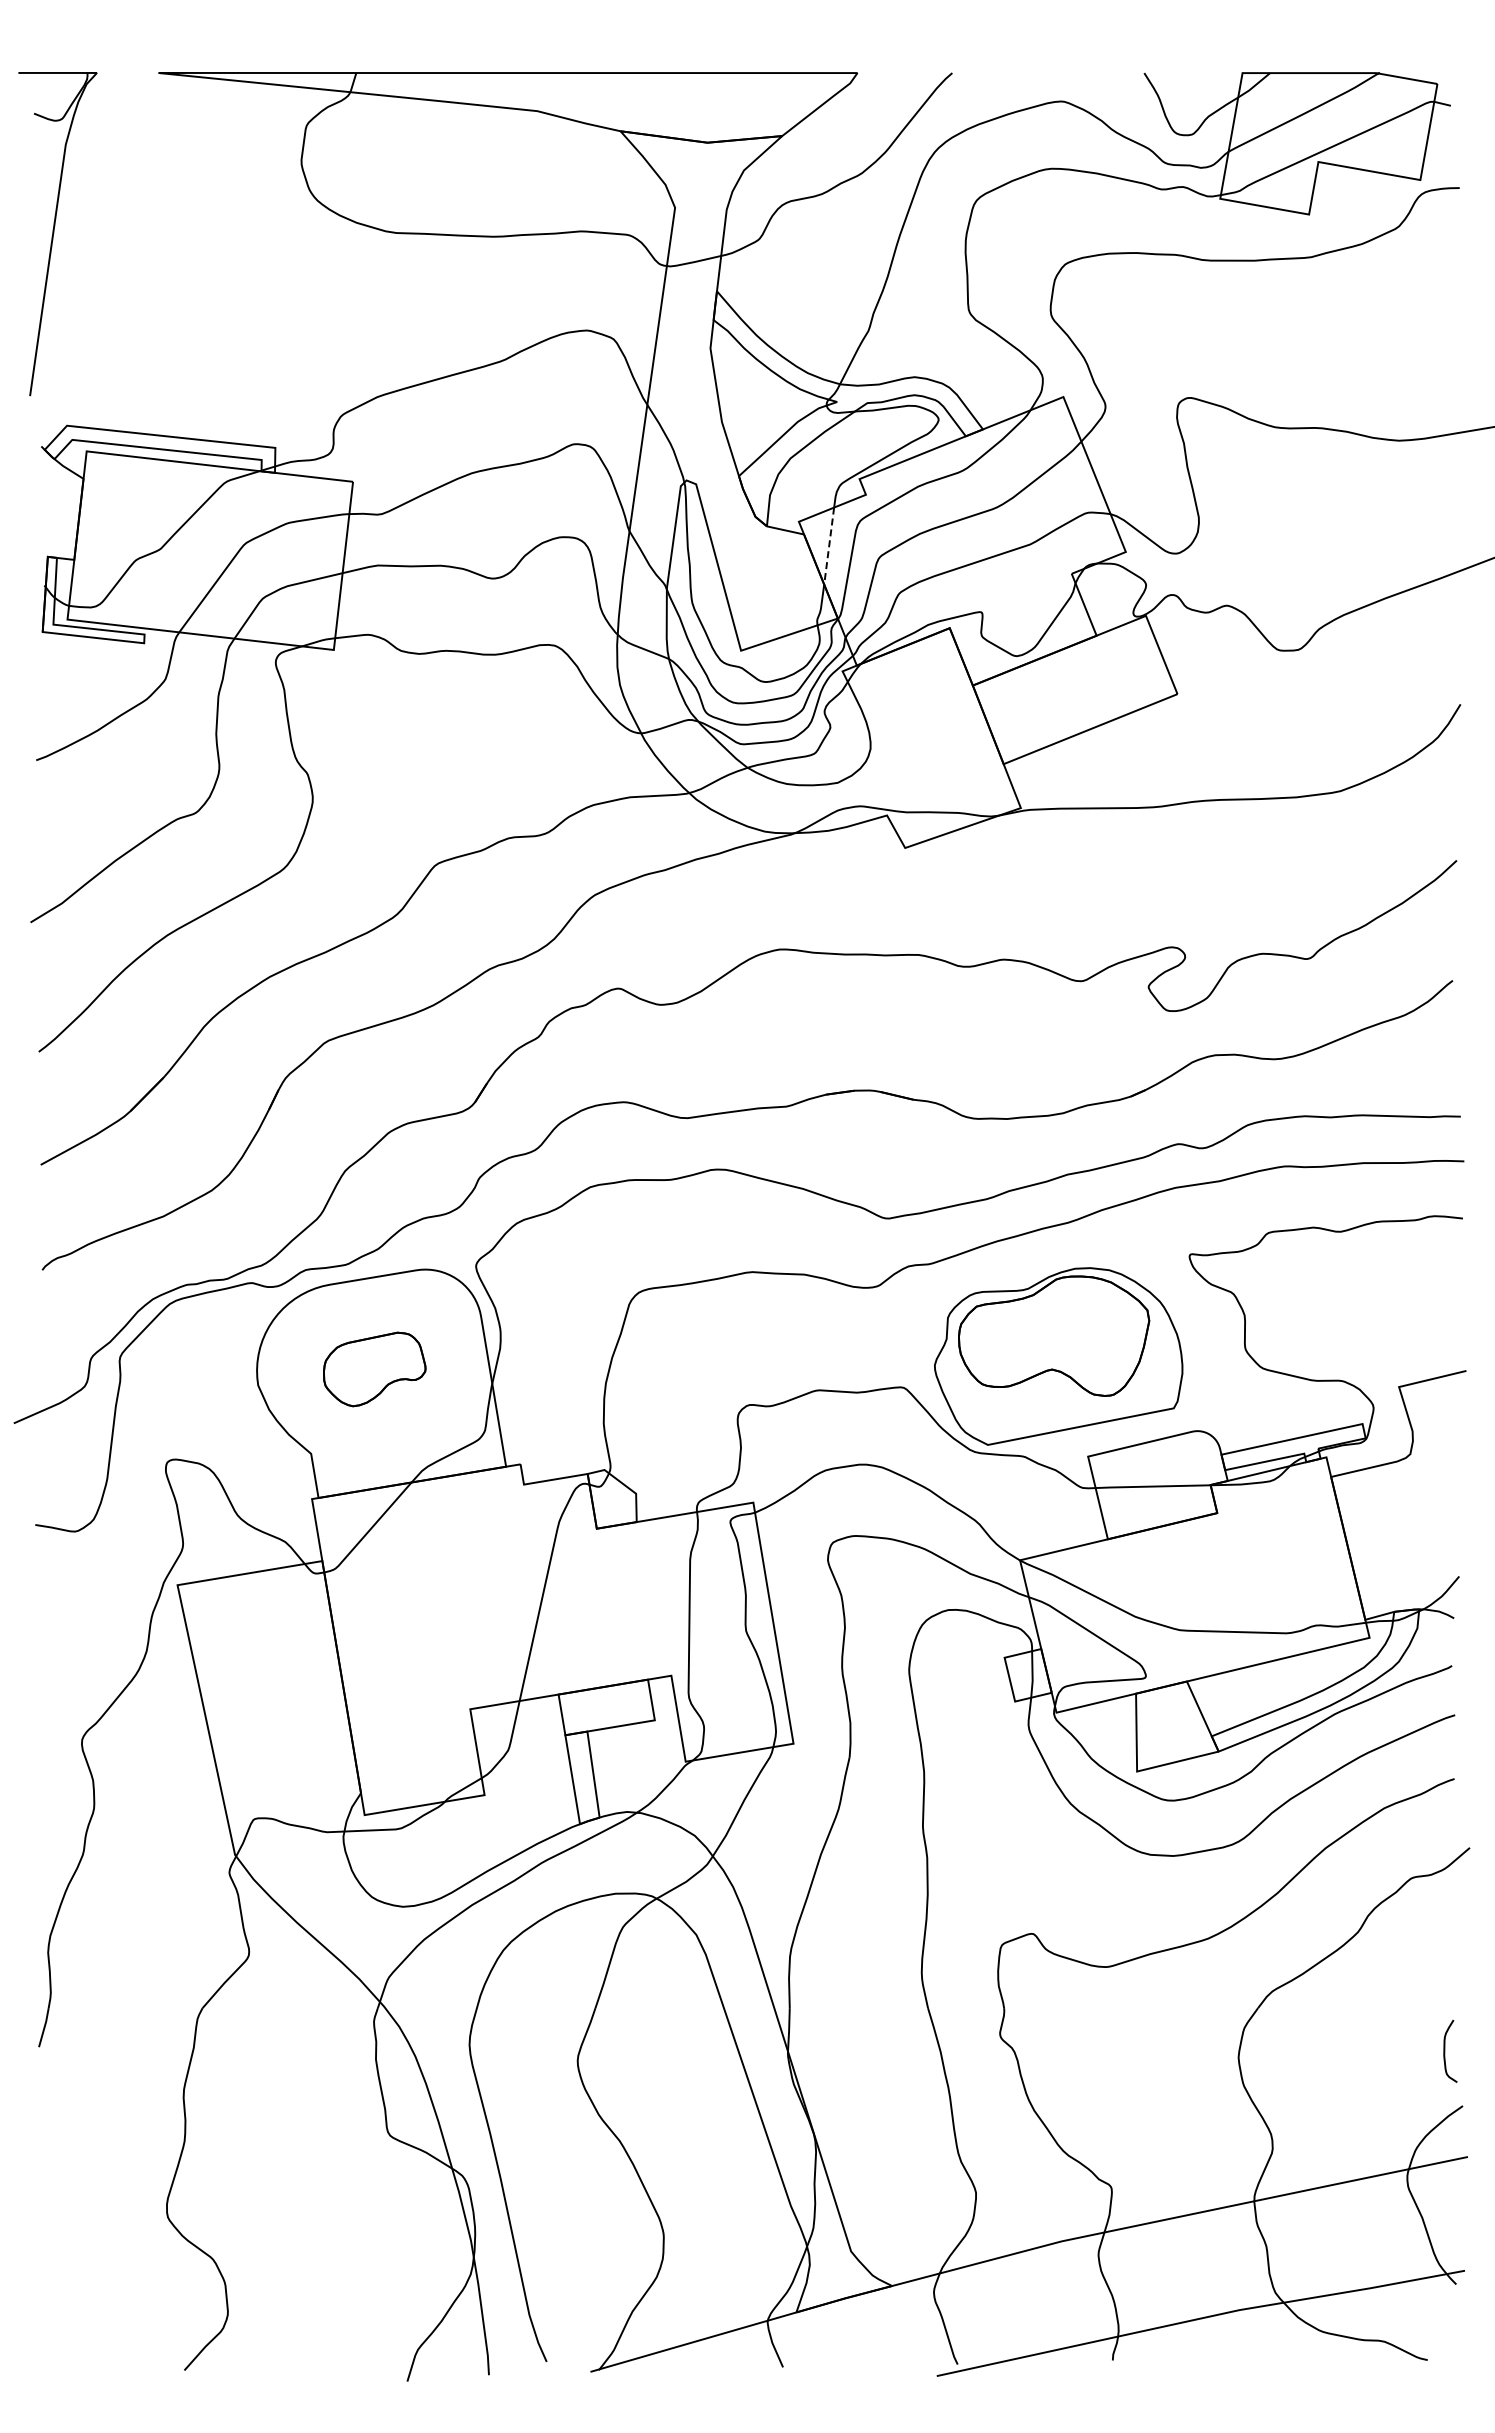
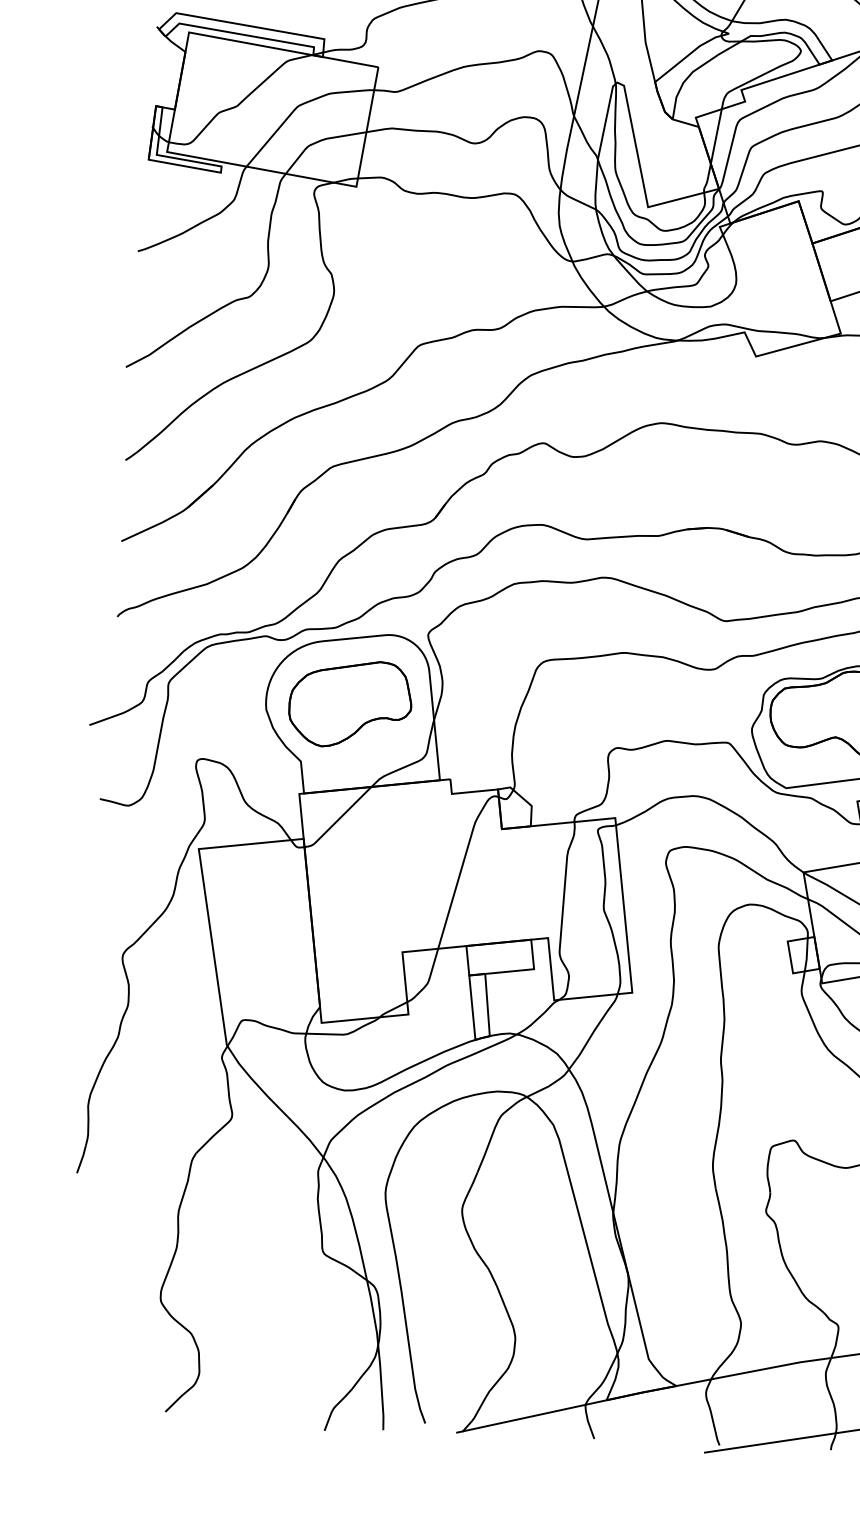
line: (829, 546) -> (716, 136), dashed -> solid
part: (374, 1369) -> (350, 704), size x1.67

